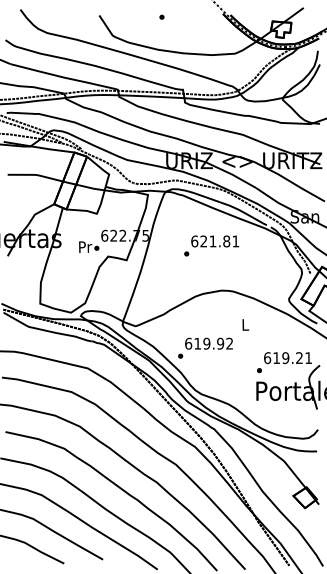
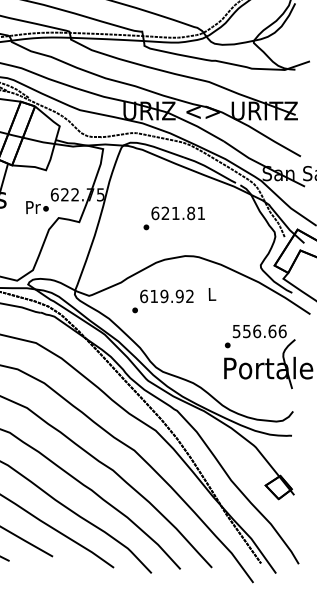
text: (211, 245) -> (174, 217), moved
text: (205, 347) -> (162, 300), moved
text: (288, 358) -> (260, 331), 619.21 -> 556.66

